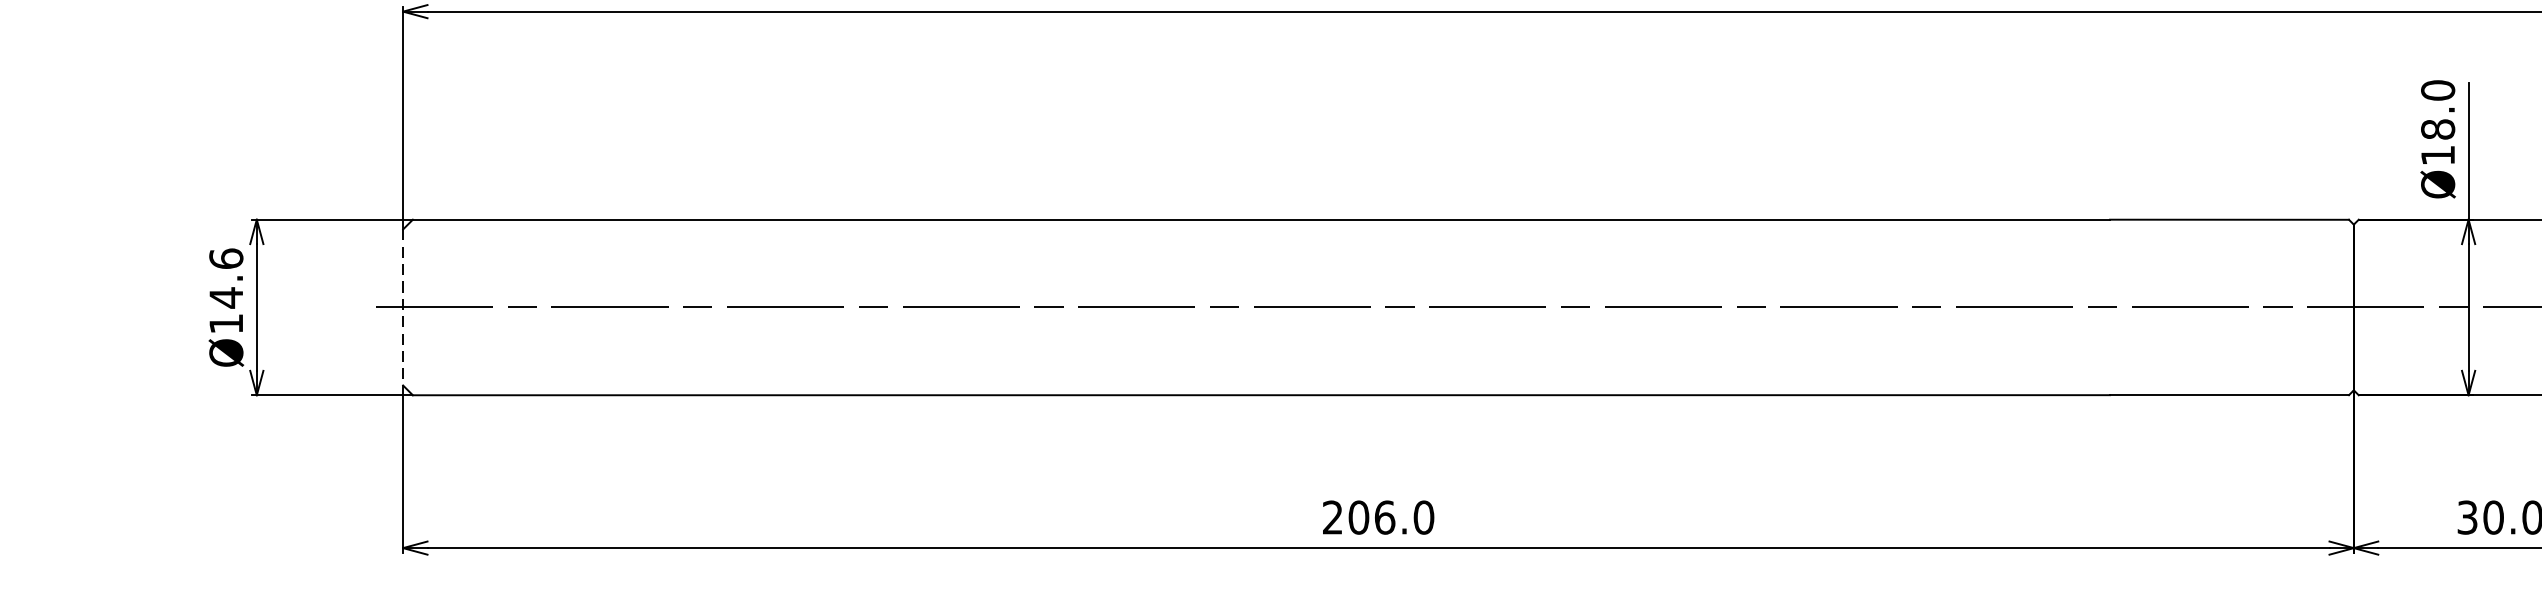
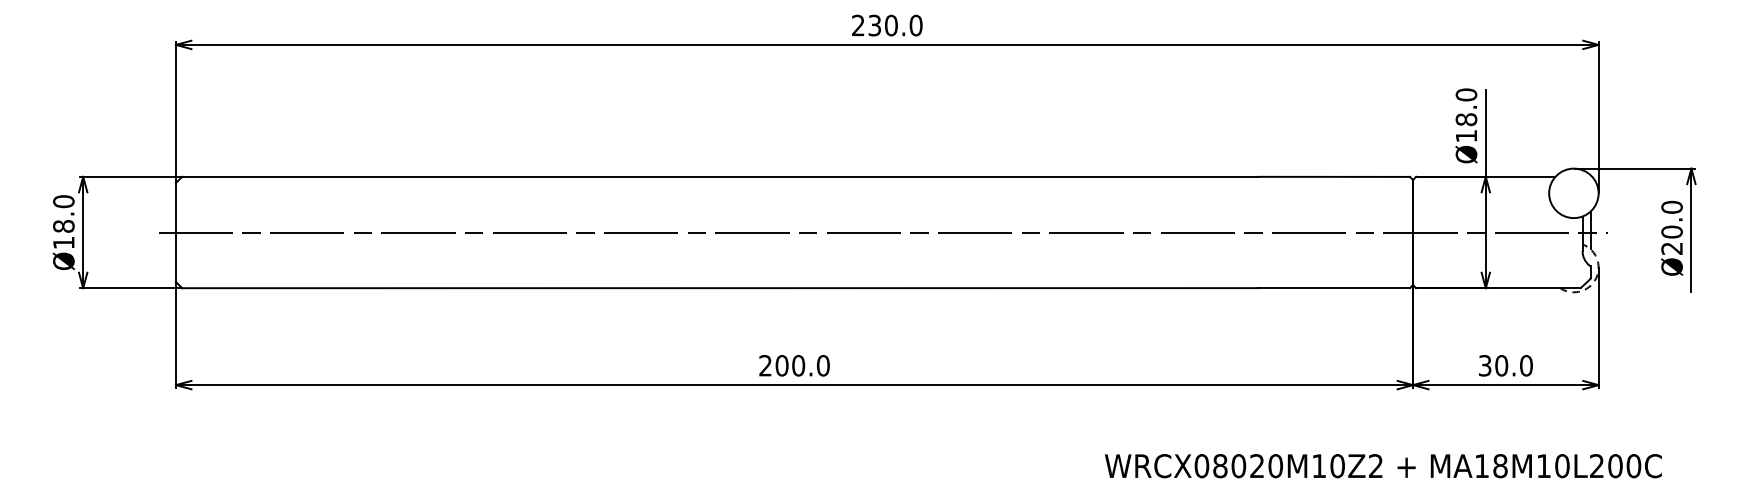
text: (225, 279) -> (63, 214), Ø14.6 -> Ø18.0
line: (402, 309) -> (175, 233), dashed -> solid
text: (1384, 517) -> (798, 365), 206.0 -> 200.0

